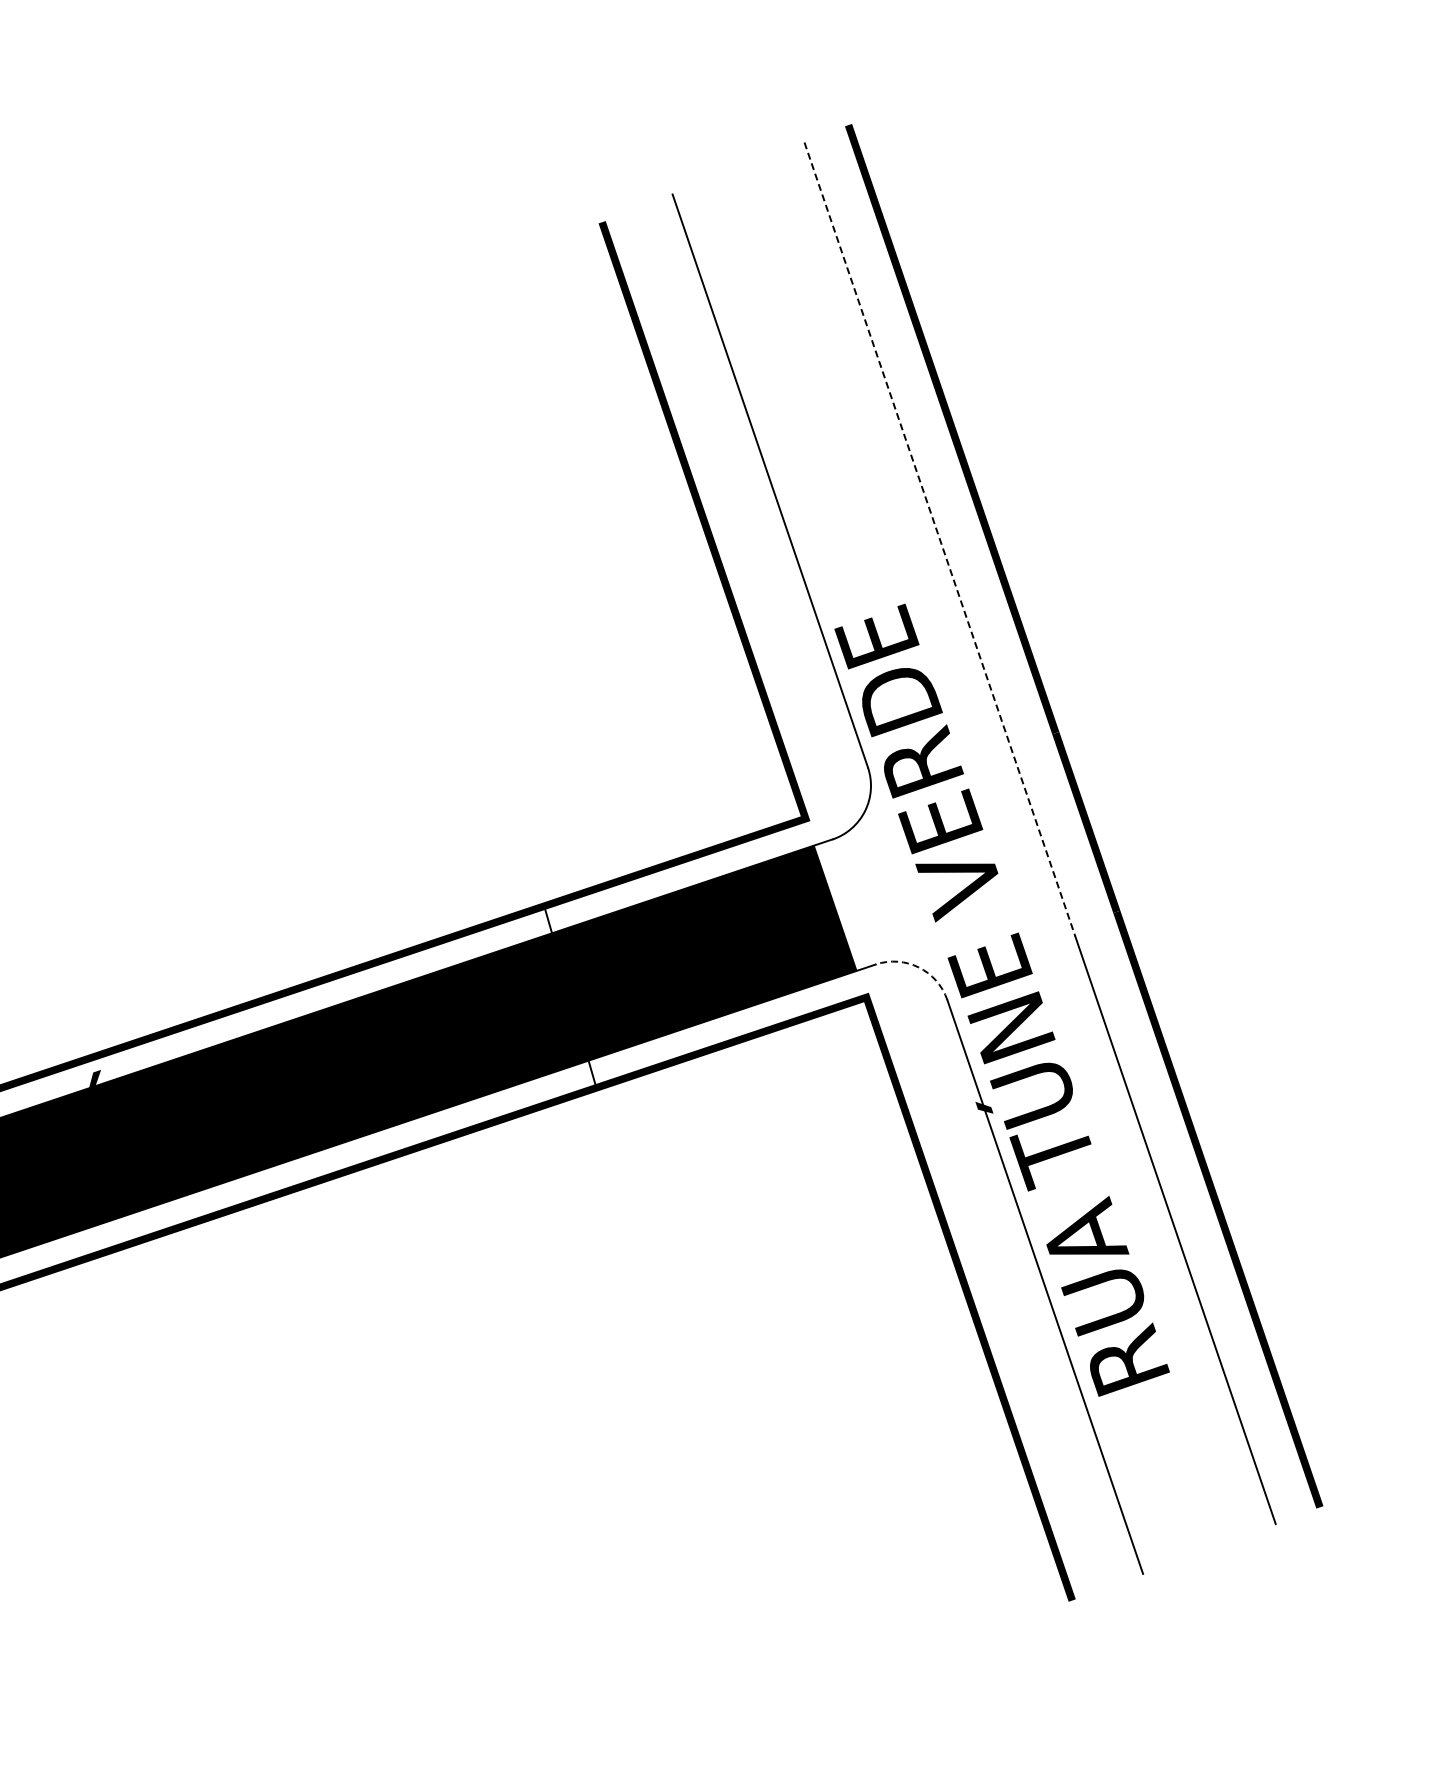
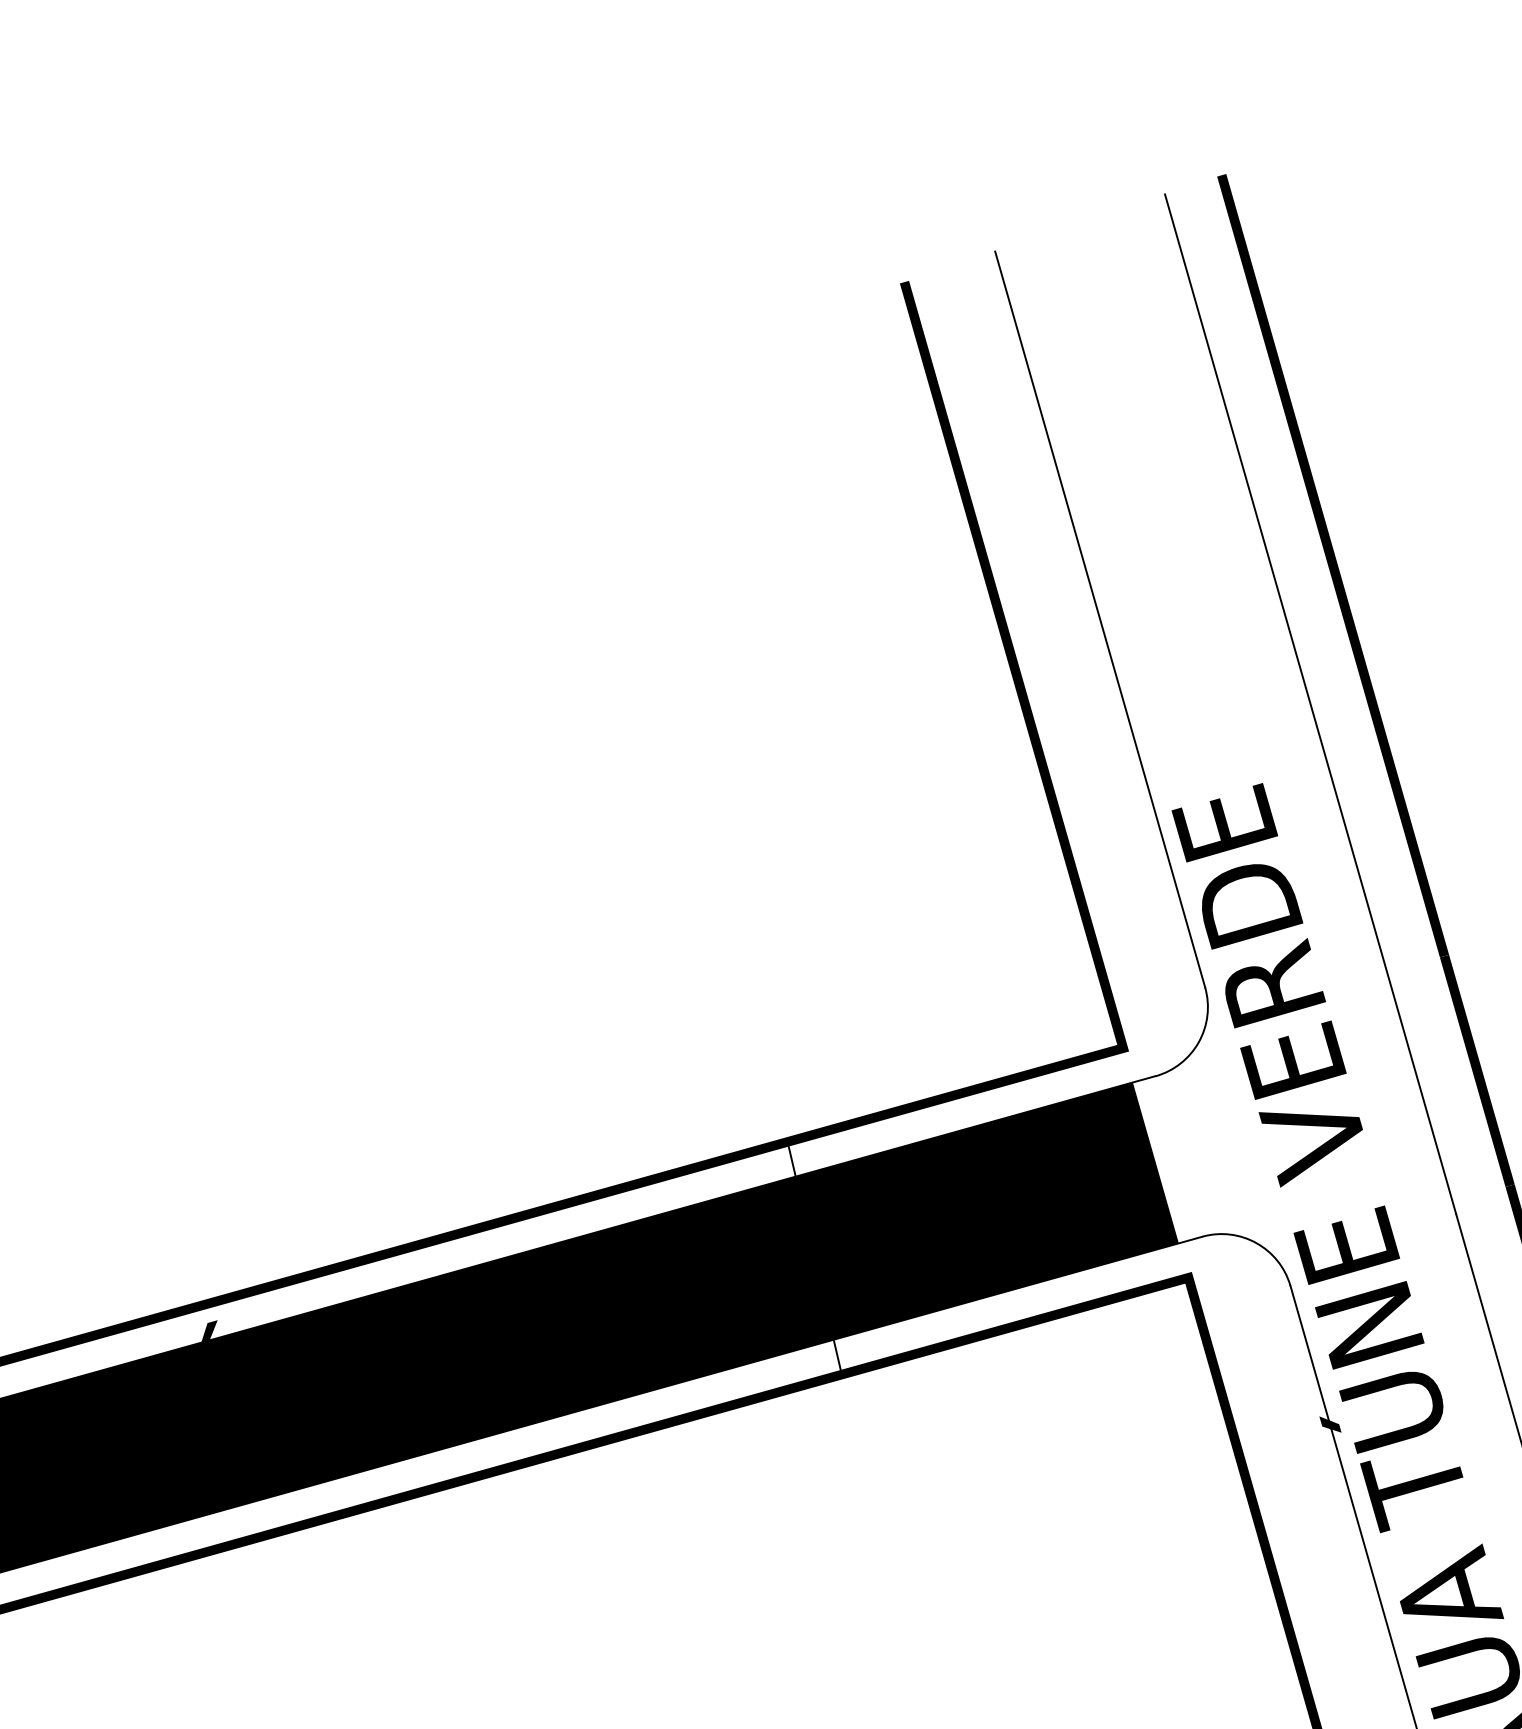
line: (940, 539) -> (1311, 704), dashed -> solid
arc: (918, 967) -> (1256, 1243), dashed -> solid

